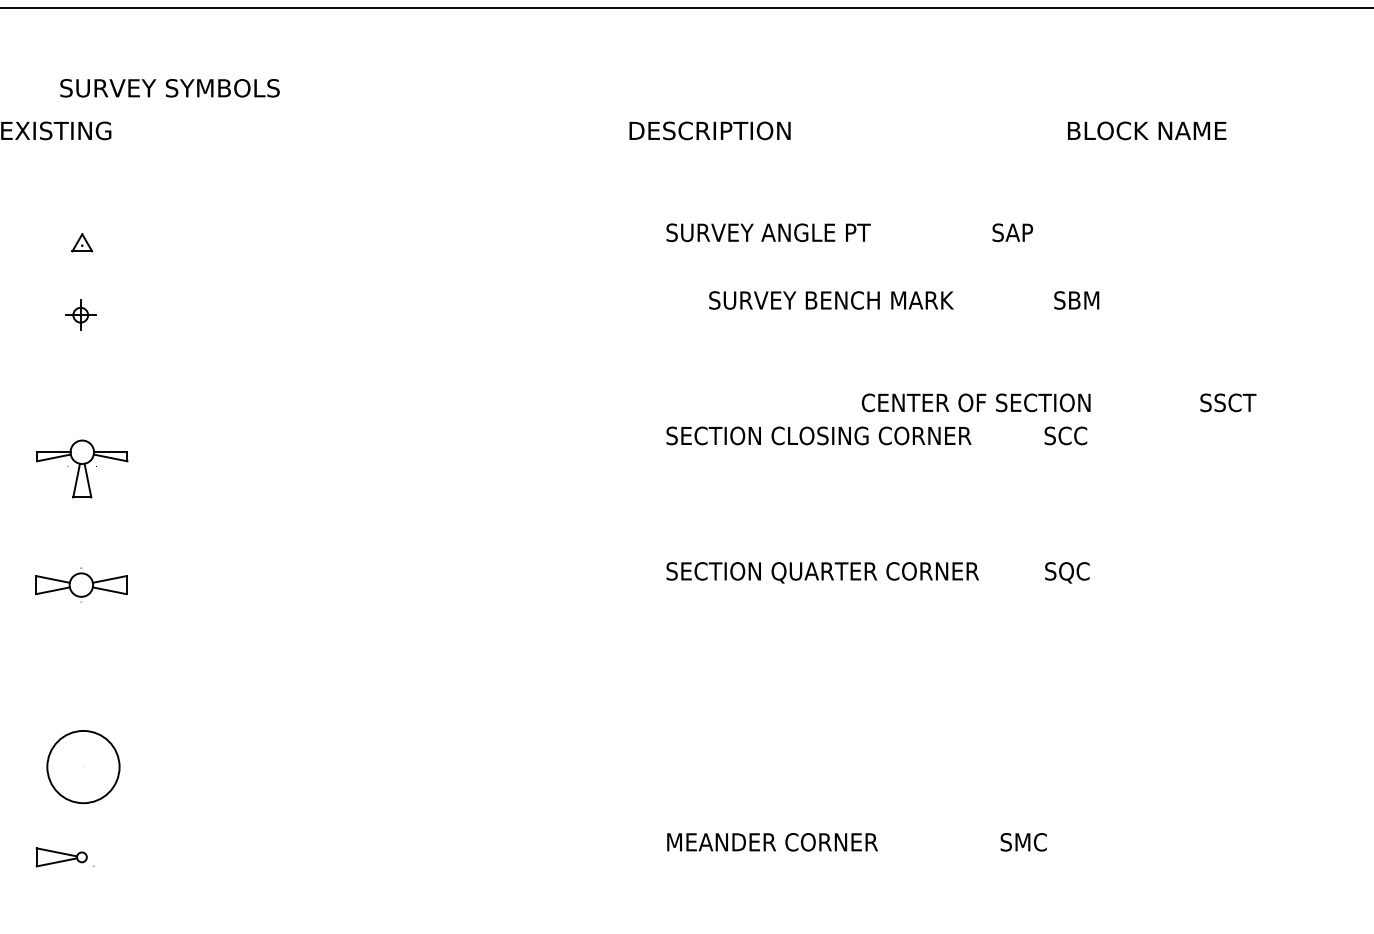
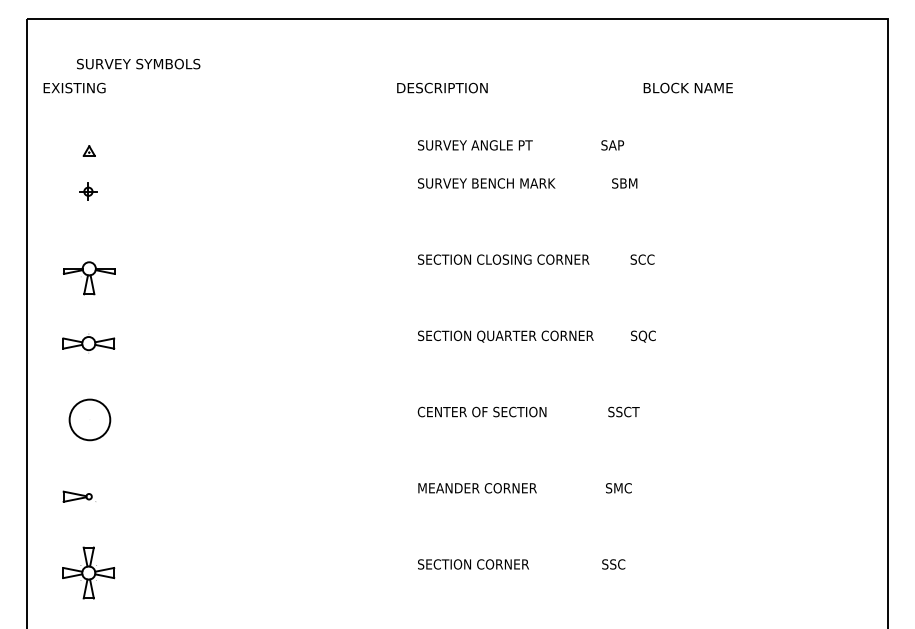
text: (903, 300) -> (527, 183), moved
text: (1058, 401) -> (528, 411), moved
part: (82, 766) -> (89, 419), moved

